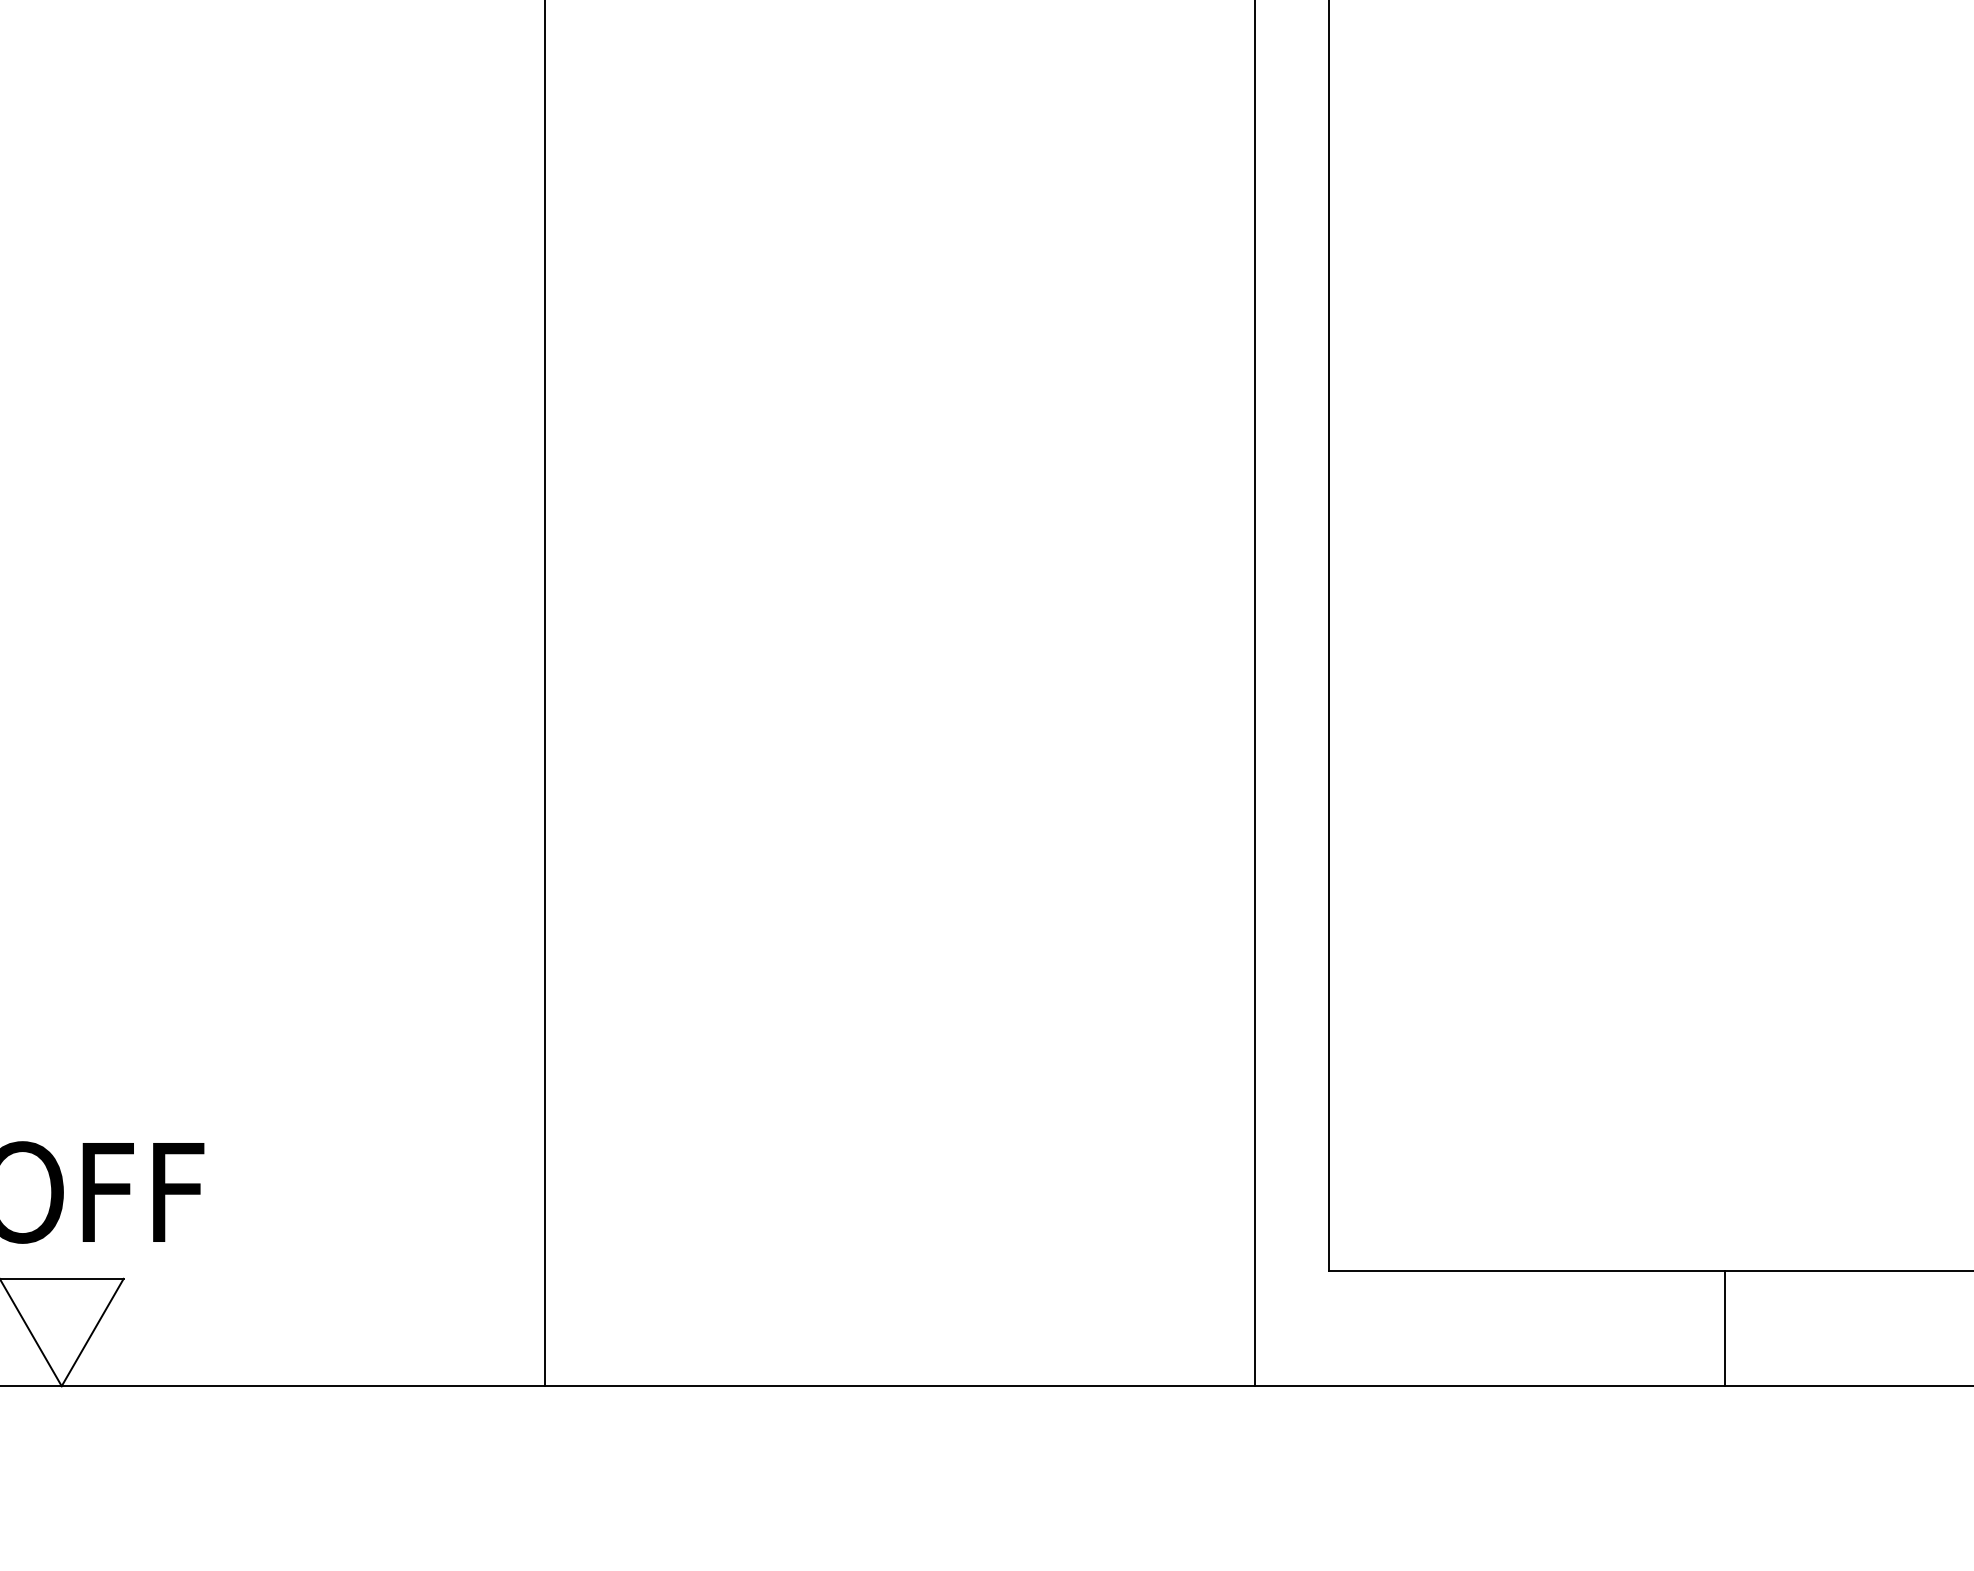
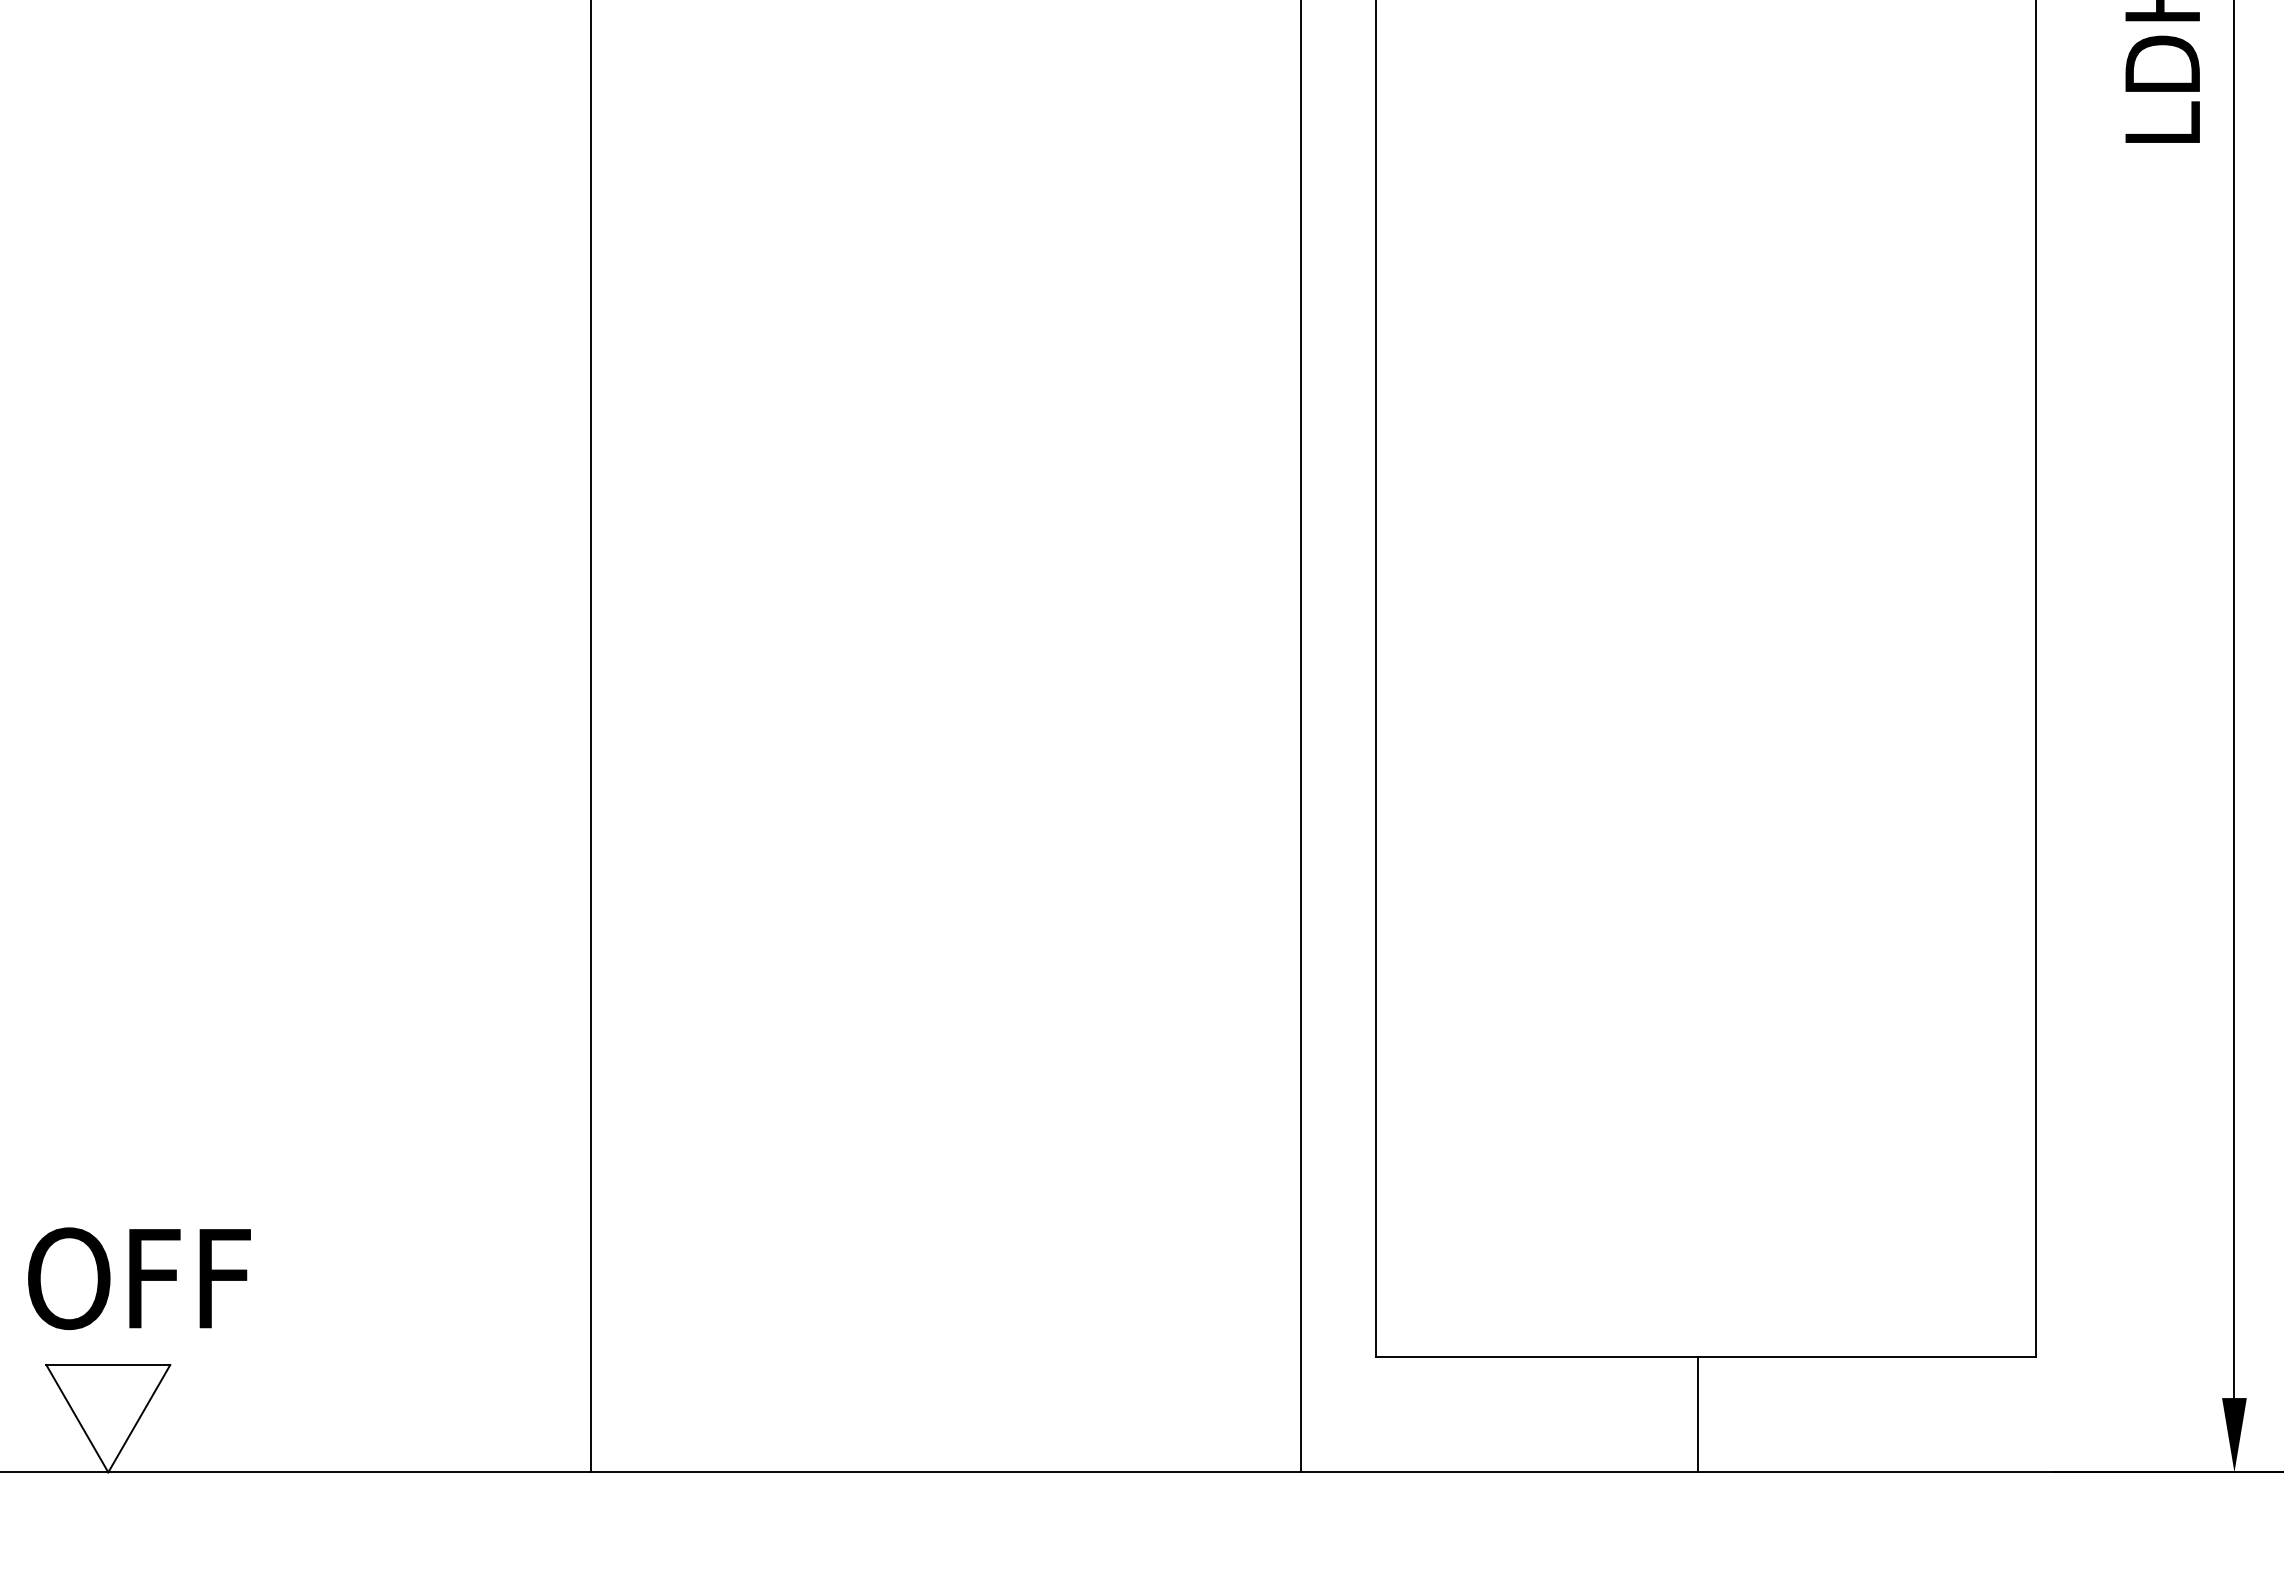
line: (1725, 1328) -> (1698, 1414), moved

